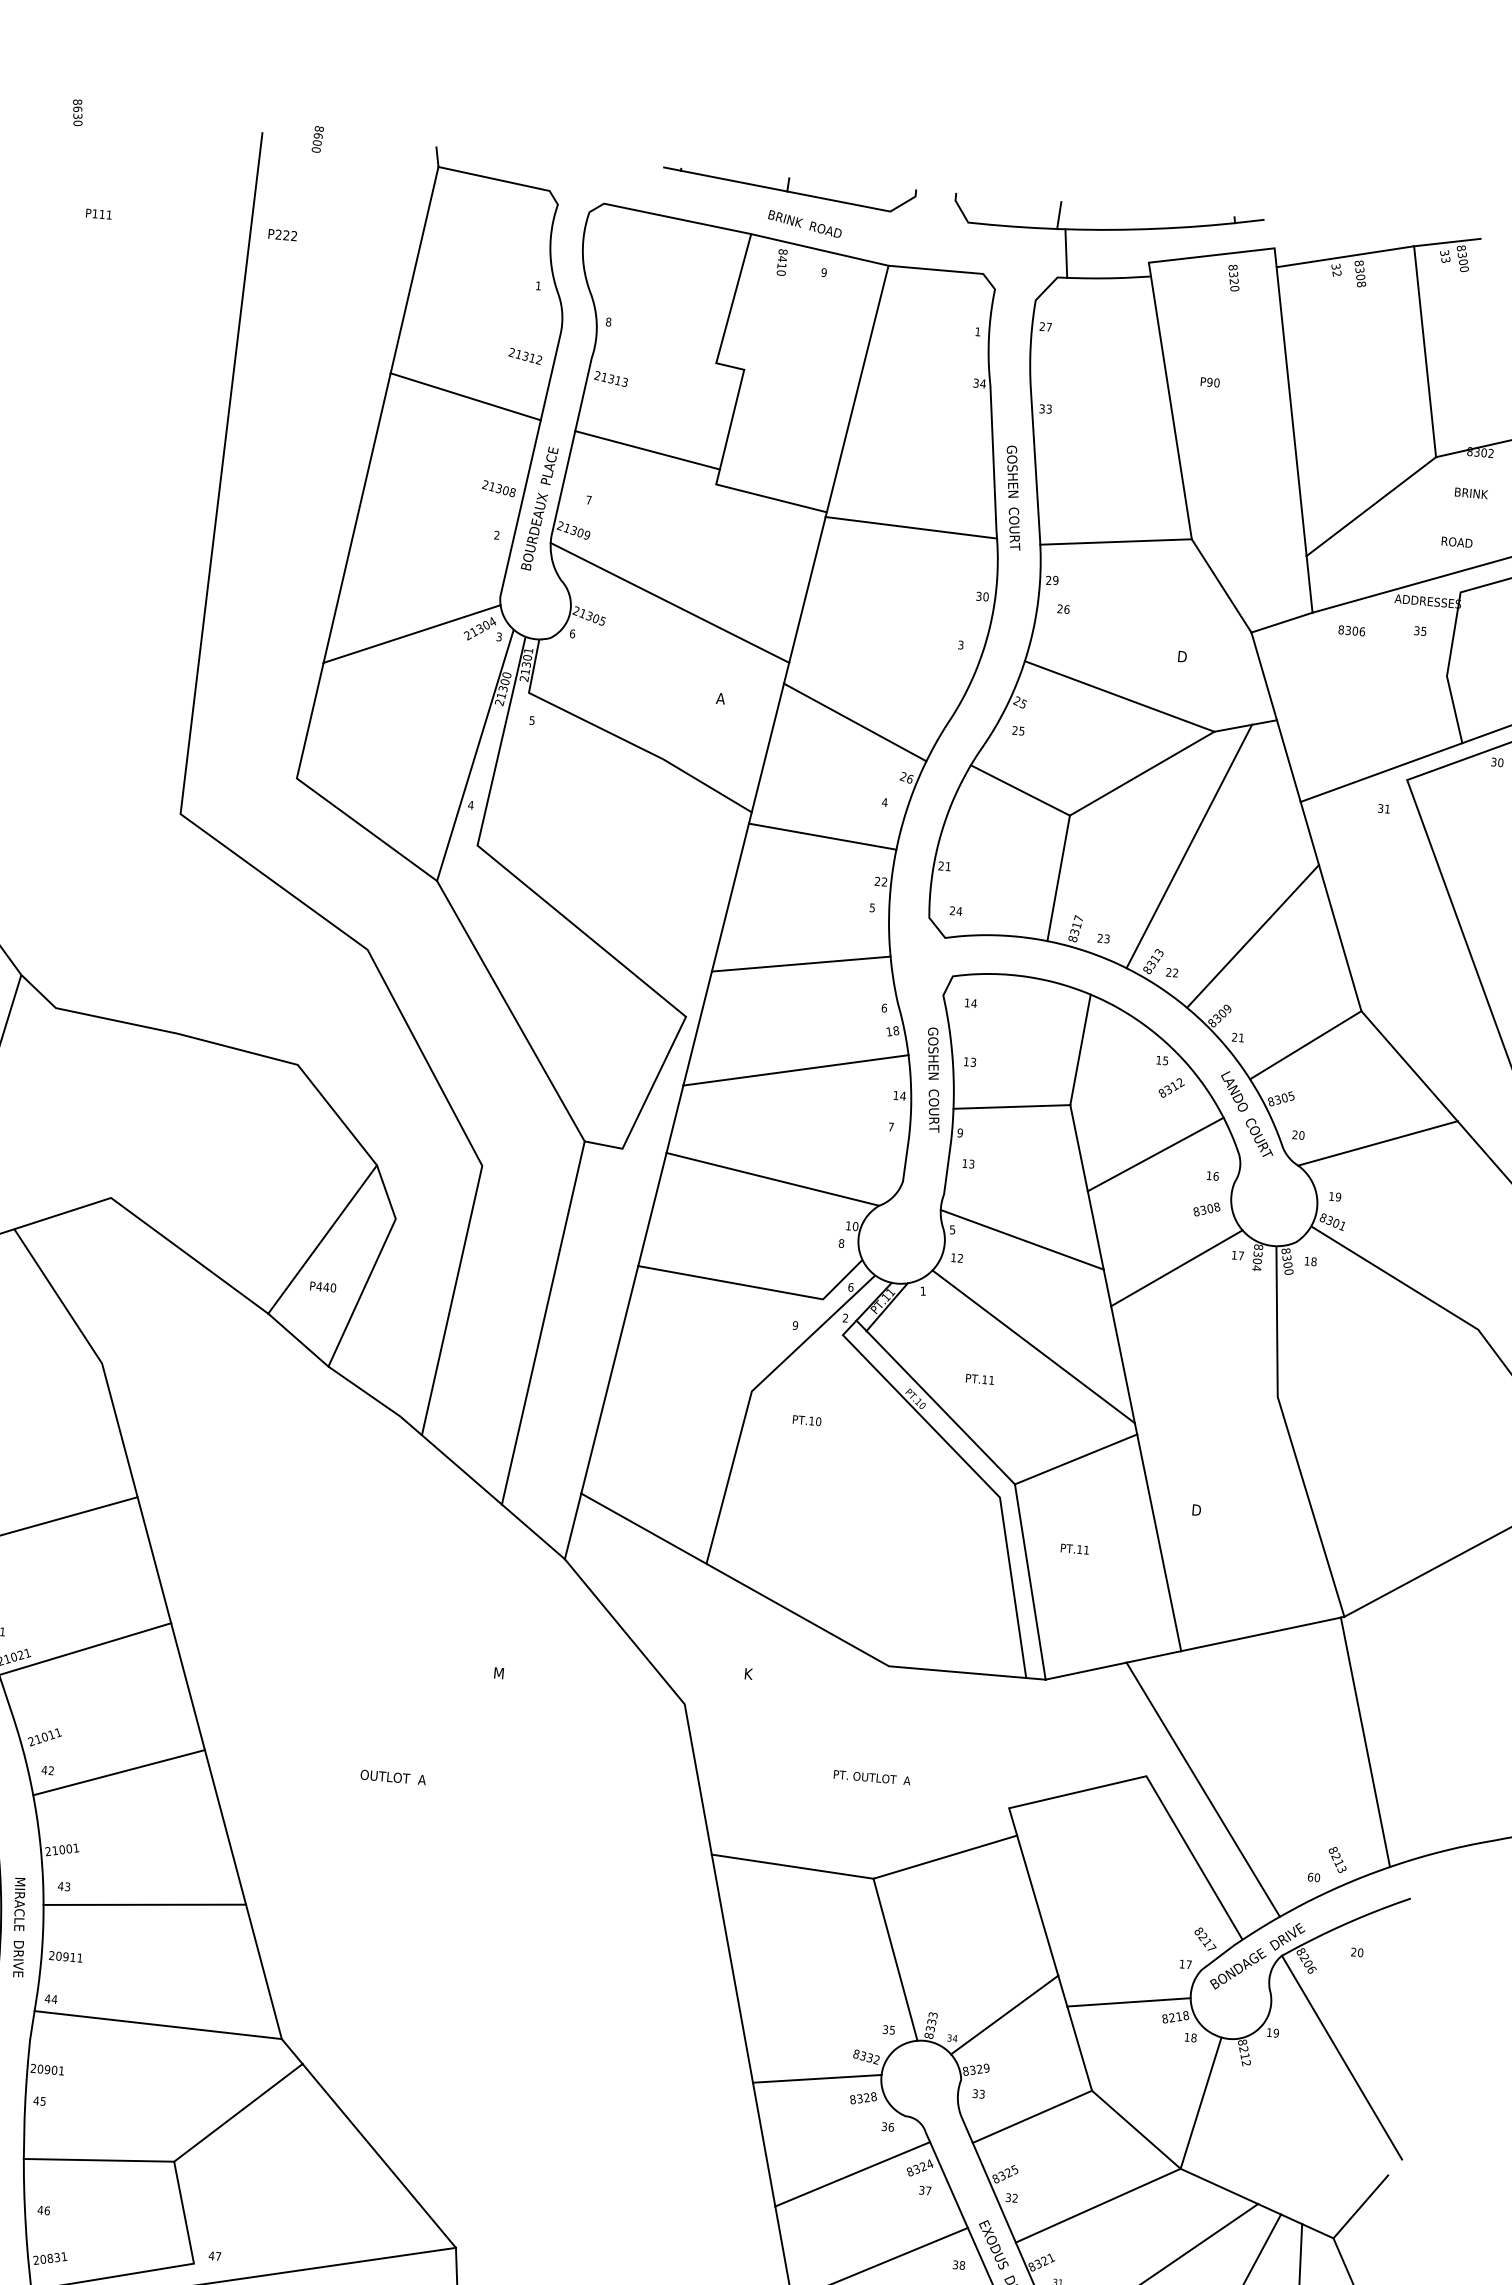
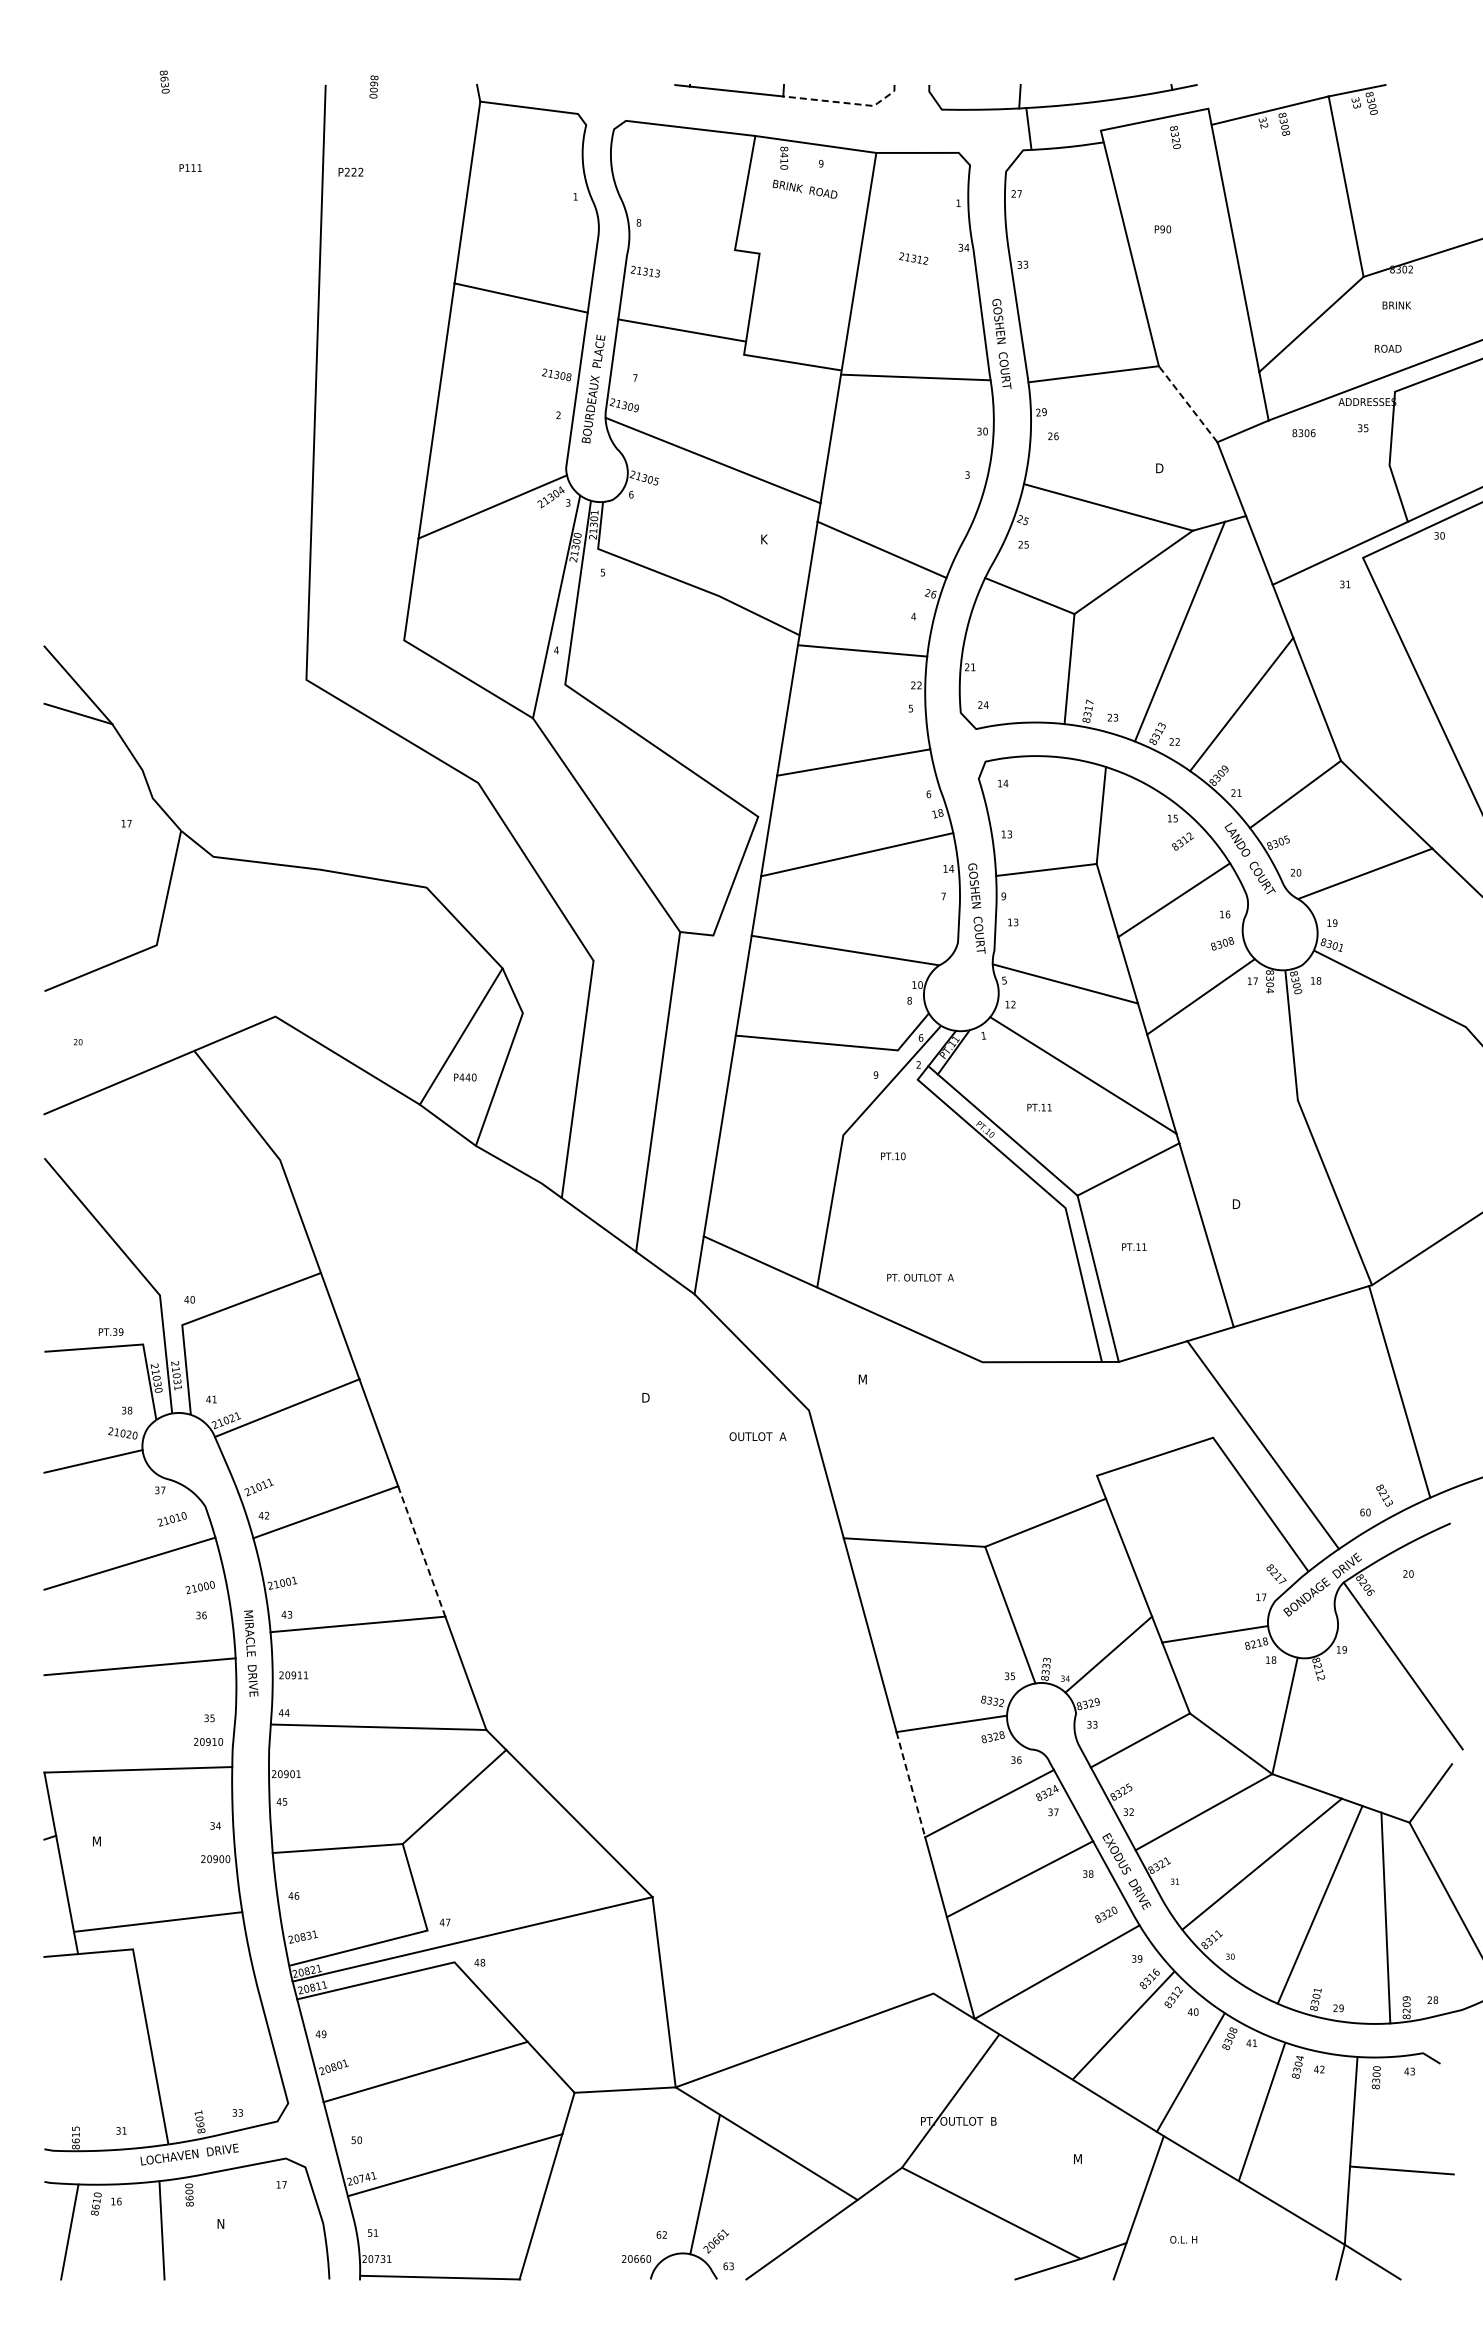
line: (858, 205) -> (845, 103), solid -> dashed
text: (804, 223) -> (804, 188), moved
text: (525, 356) -> (913, 258), moved
line: (1222, 586) -> (1188, 404), solid -> dashed
text: (719, 698) -> (763, 539), A -> K
text: (933, 1079) -> (976, 908), moved
text: (499, 1673) -> (646, 1397), M -> D
text: (750, 1674) -> (863, 1379), K -> M
text: (392, 1777) -> (757, 1436), moved
text: (872, 1777) -> (920, 1277), moved
line: (225, 1827) -> (421, 1551), solid -> dashed
line: (763, 2144) -> (910, 1784), solid -> dashed

